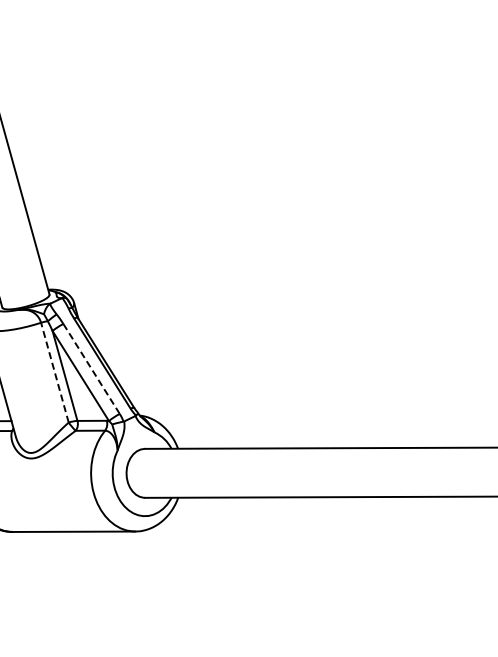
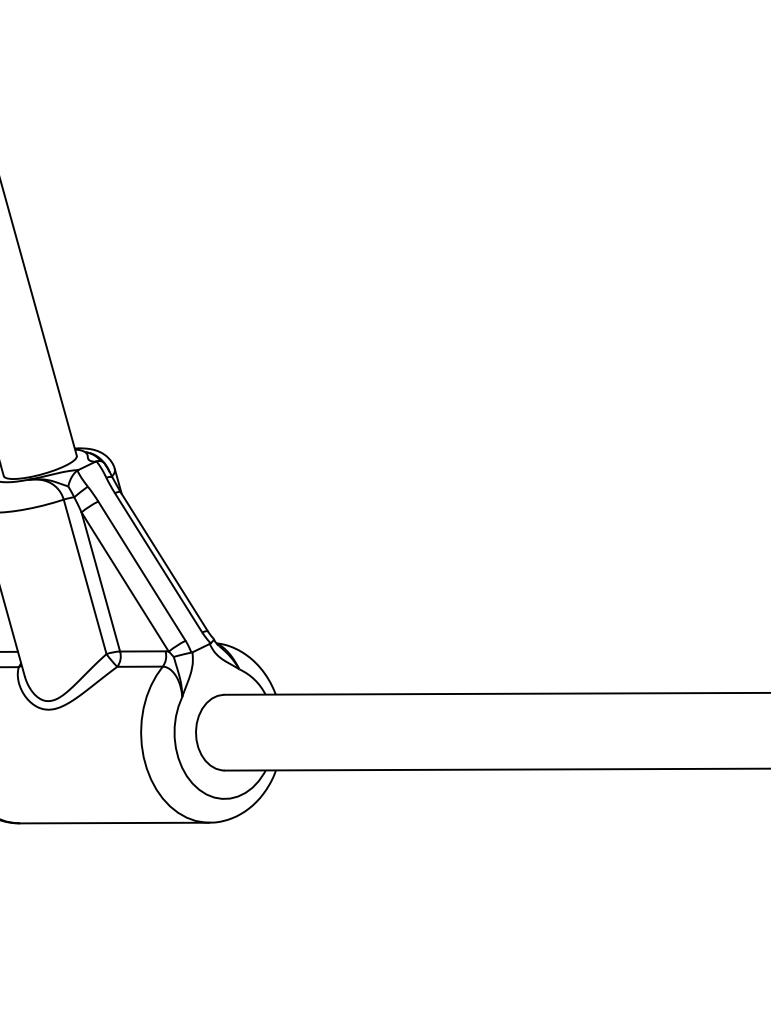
line: (91, 369) -> (141, 571), dashed -> solid
line: (54, 372) -> (84, 576), dashed -> solid

